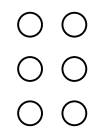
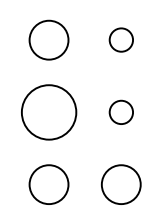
circle: (74, 24) -> (121, 39), size x0.6
circle: (29, 68) -> (48, 111), size x1.4
circle: (74, 68) -> (121, 111), size x0.6

